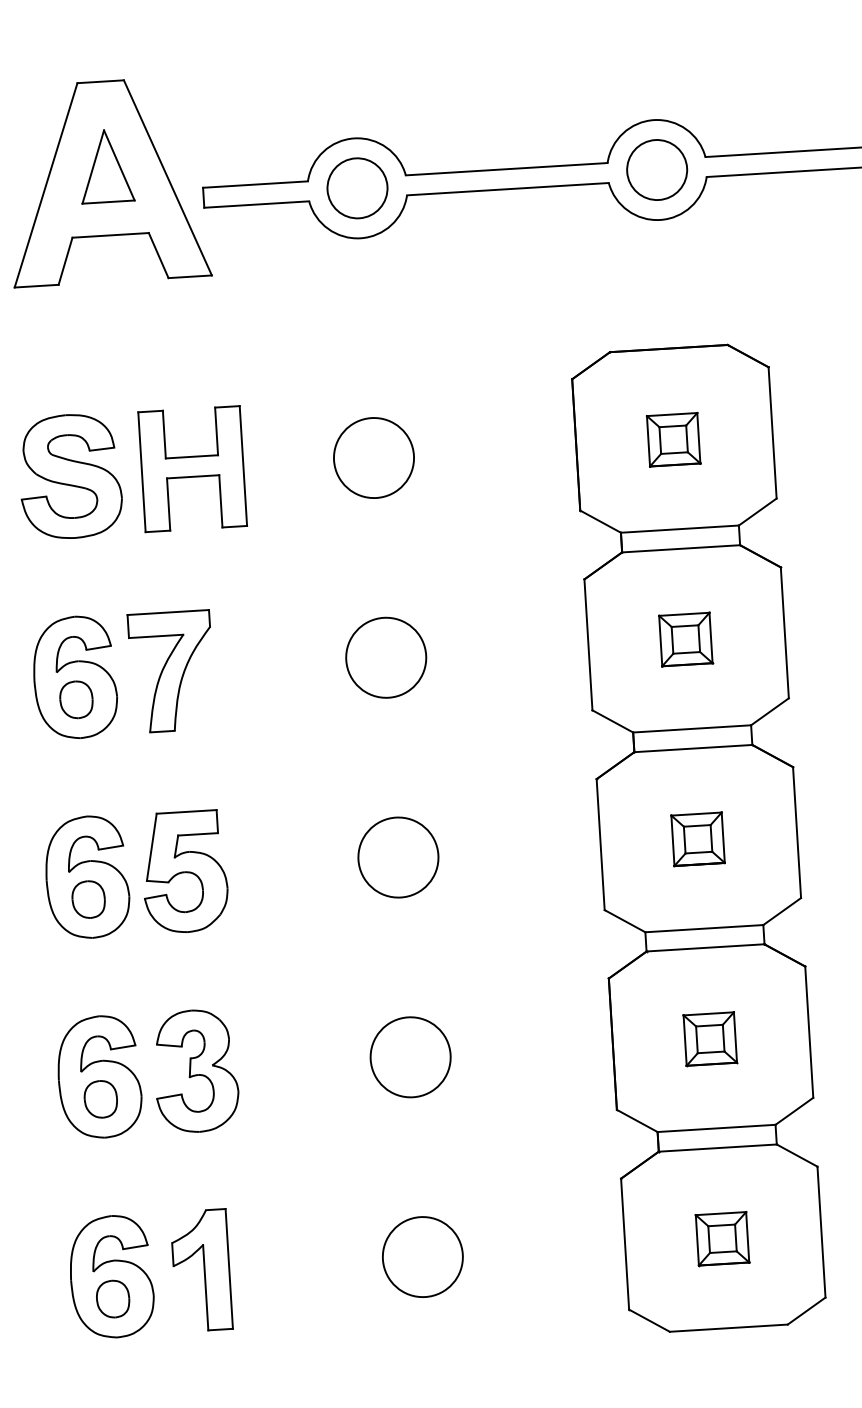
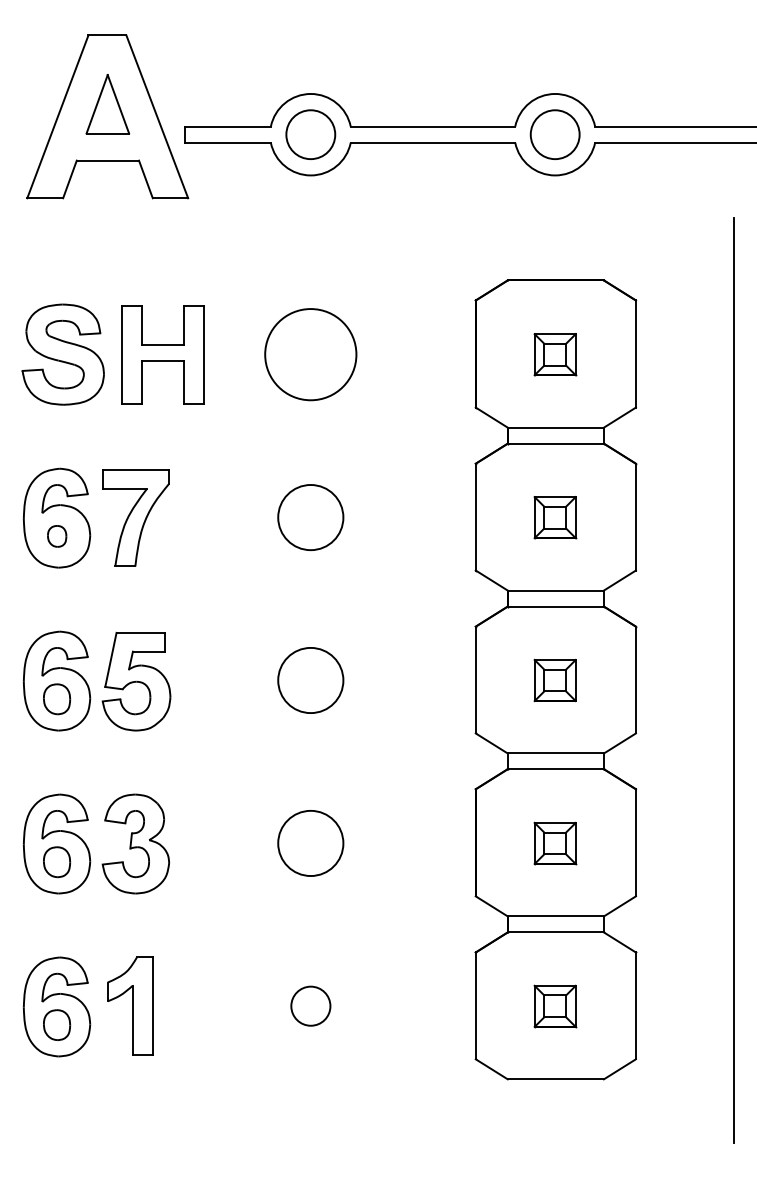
circle: (373, 457) -> (310, 354), size x1.4
part: (77, 699) -> (57, 536), size x0.7
circle: (422, 1256) -> (310, 1005), size x0.6

